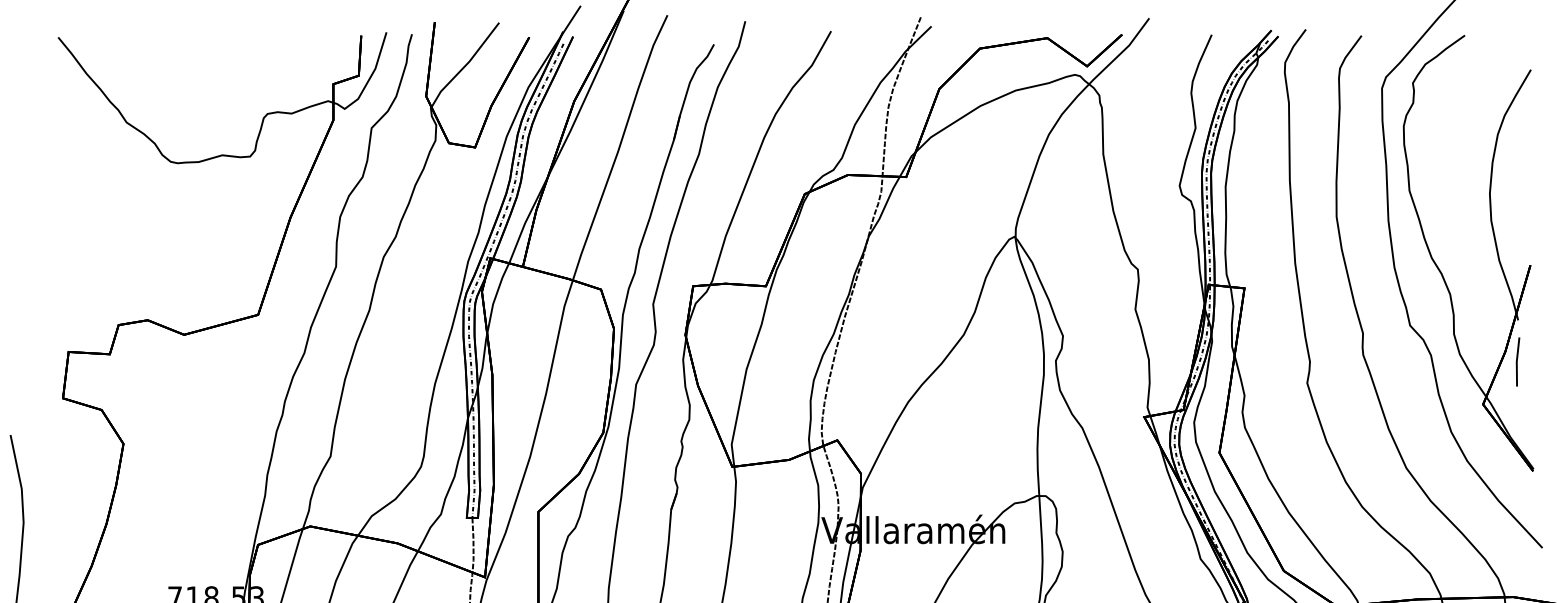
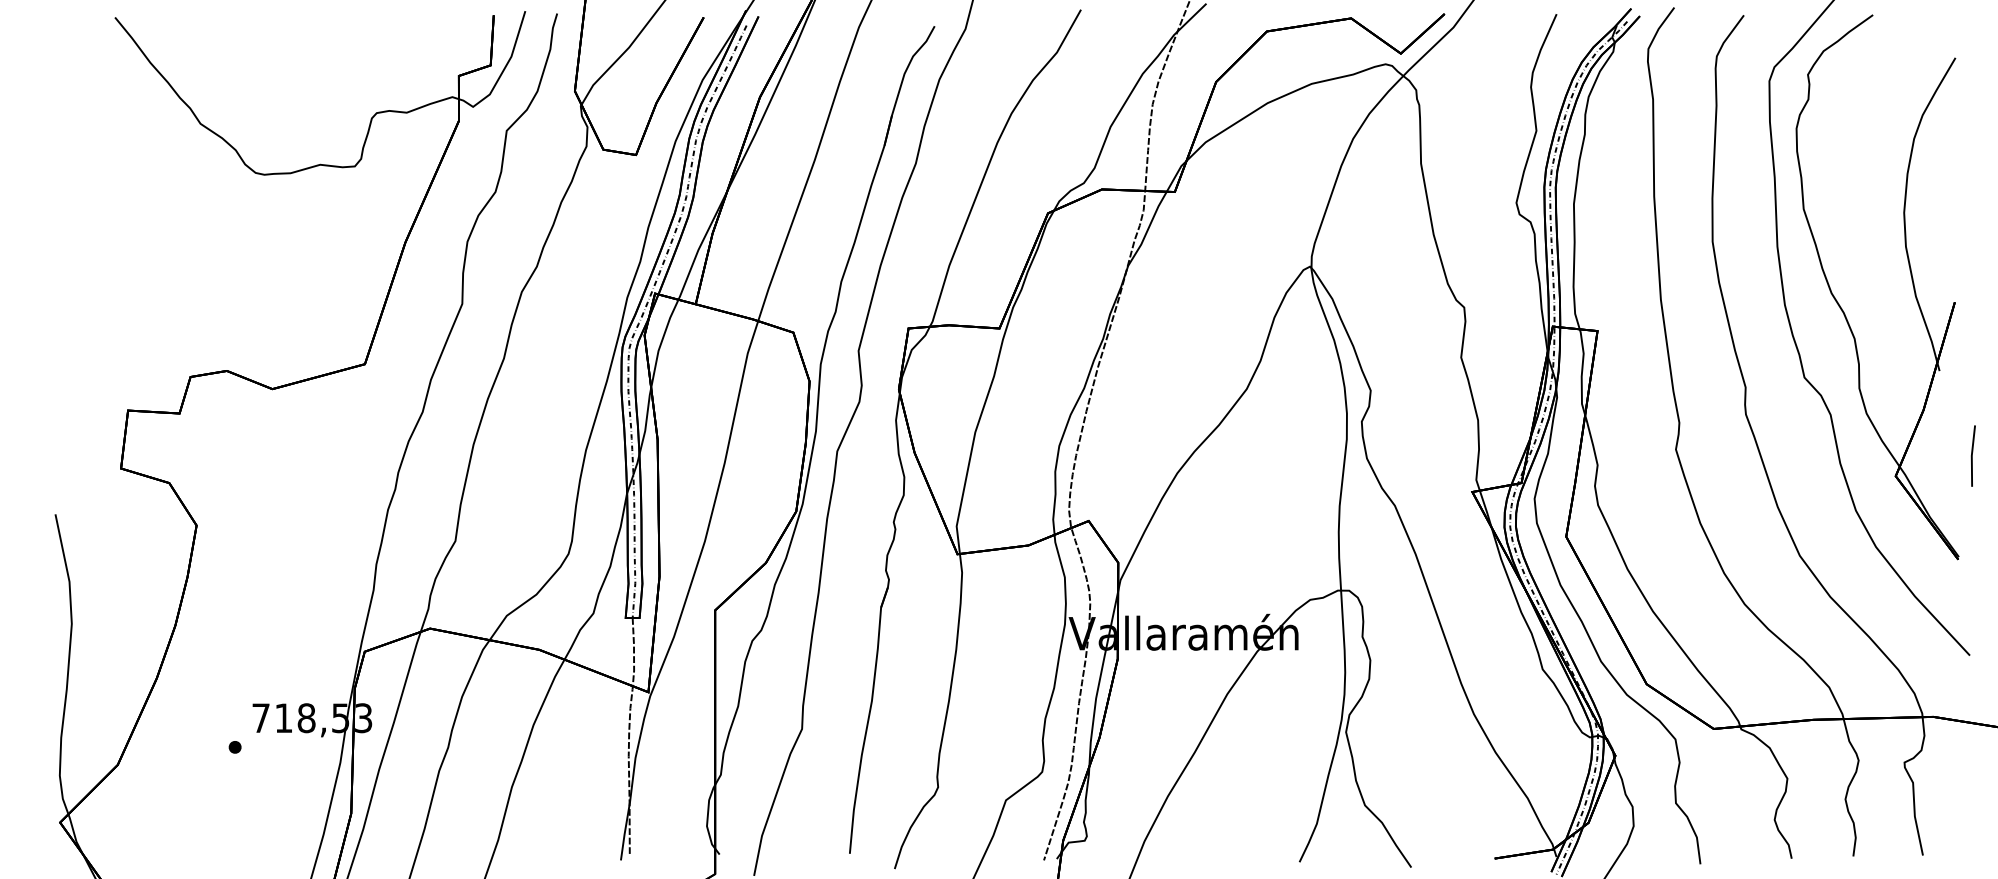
line: (1517, 361) -> (1972, 455), moved

